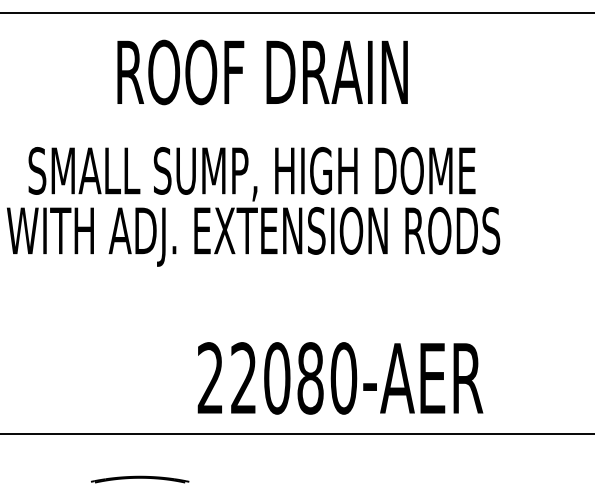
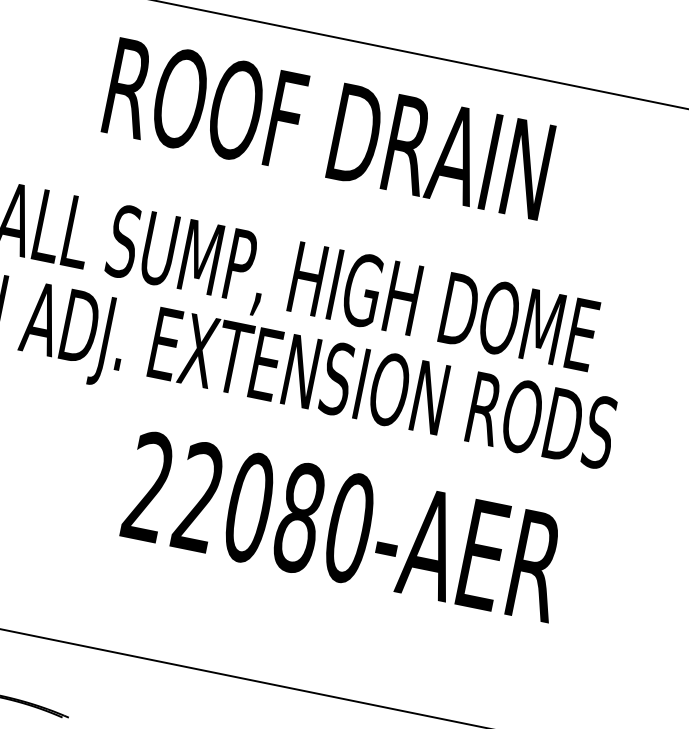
text: (262, 72) -> (328, 128), moved
text: (340, 378) -> (344, 527), moved

